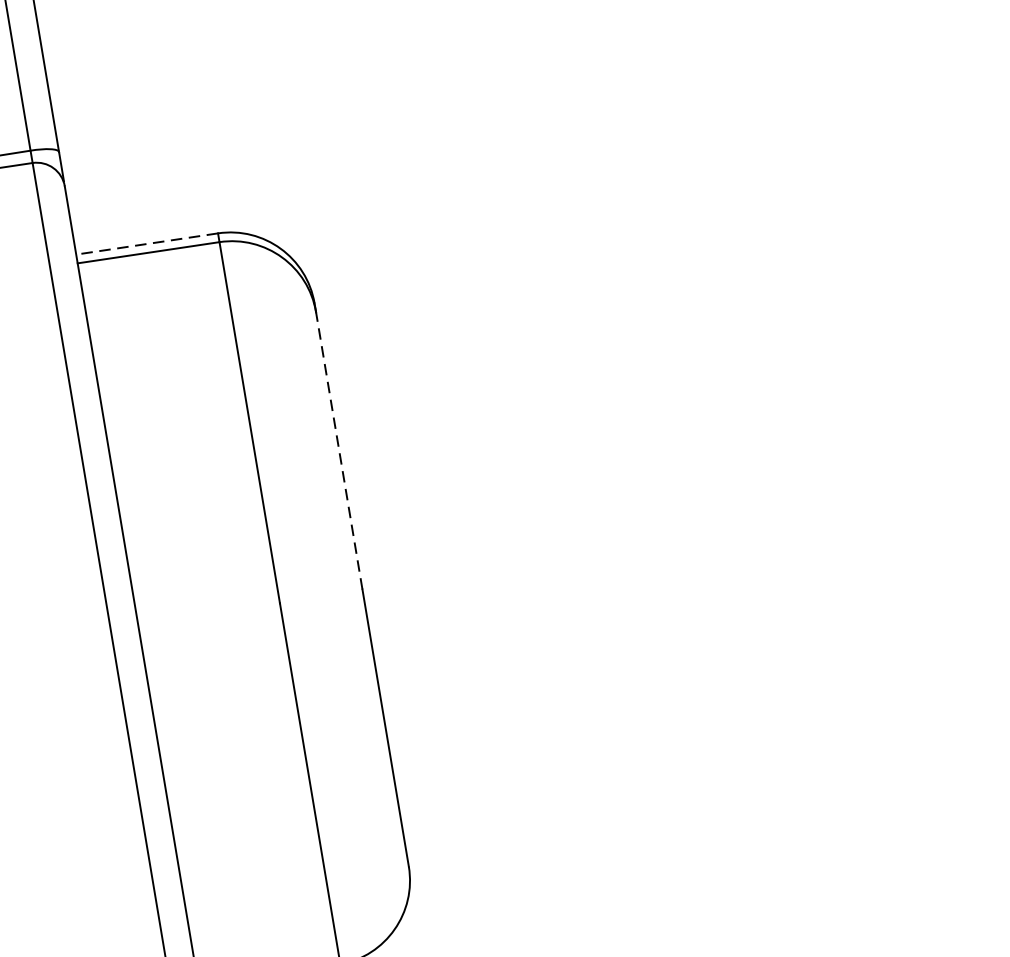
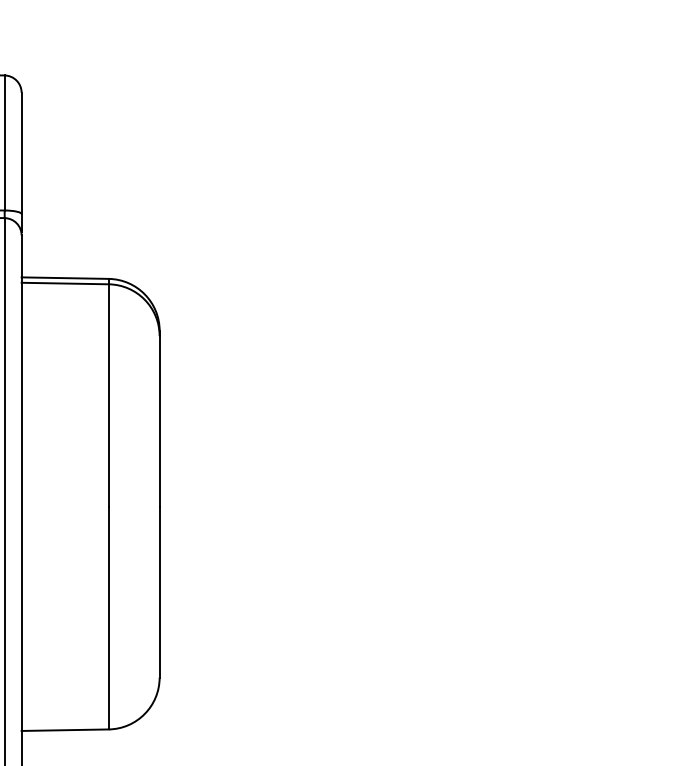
line: (147, 244) -> (65, 278), dashed -> solid
line: (338, 449) -> (159, 420), dashed -> solid

